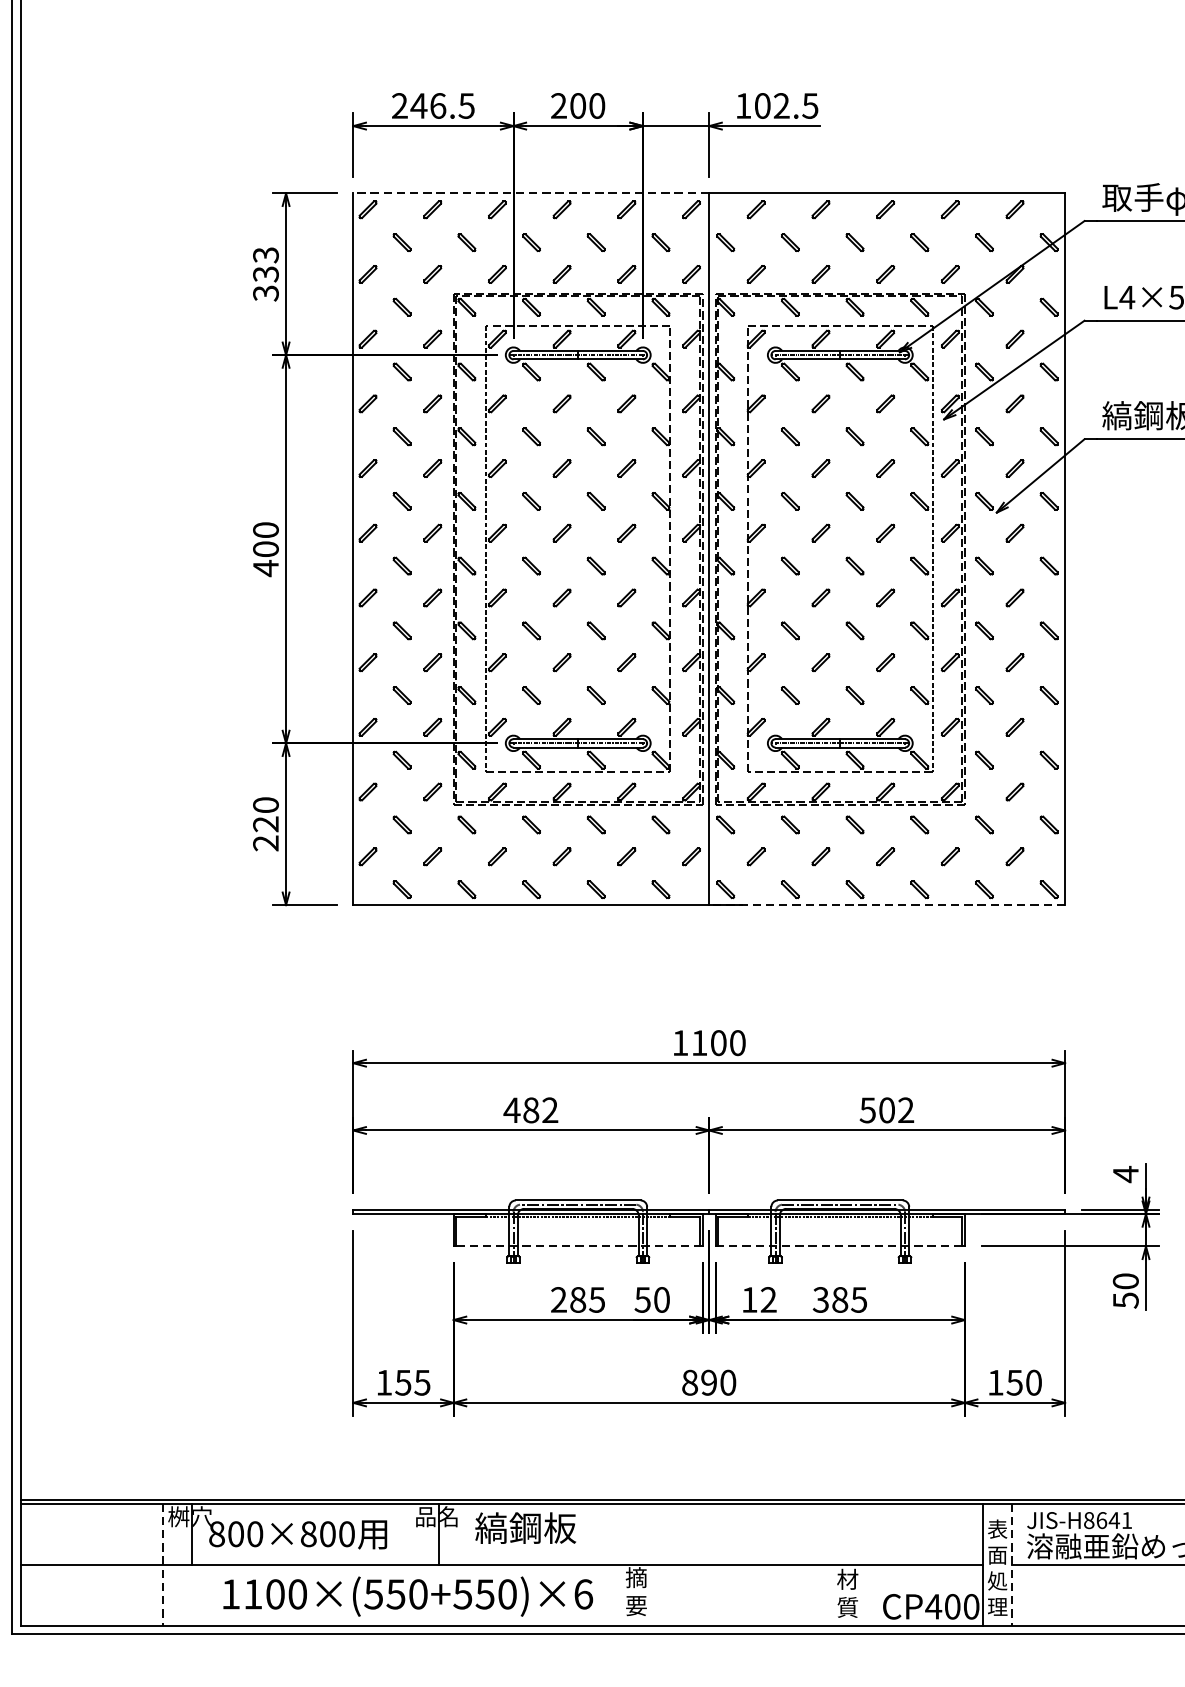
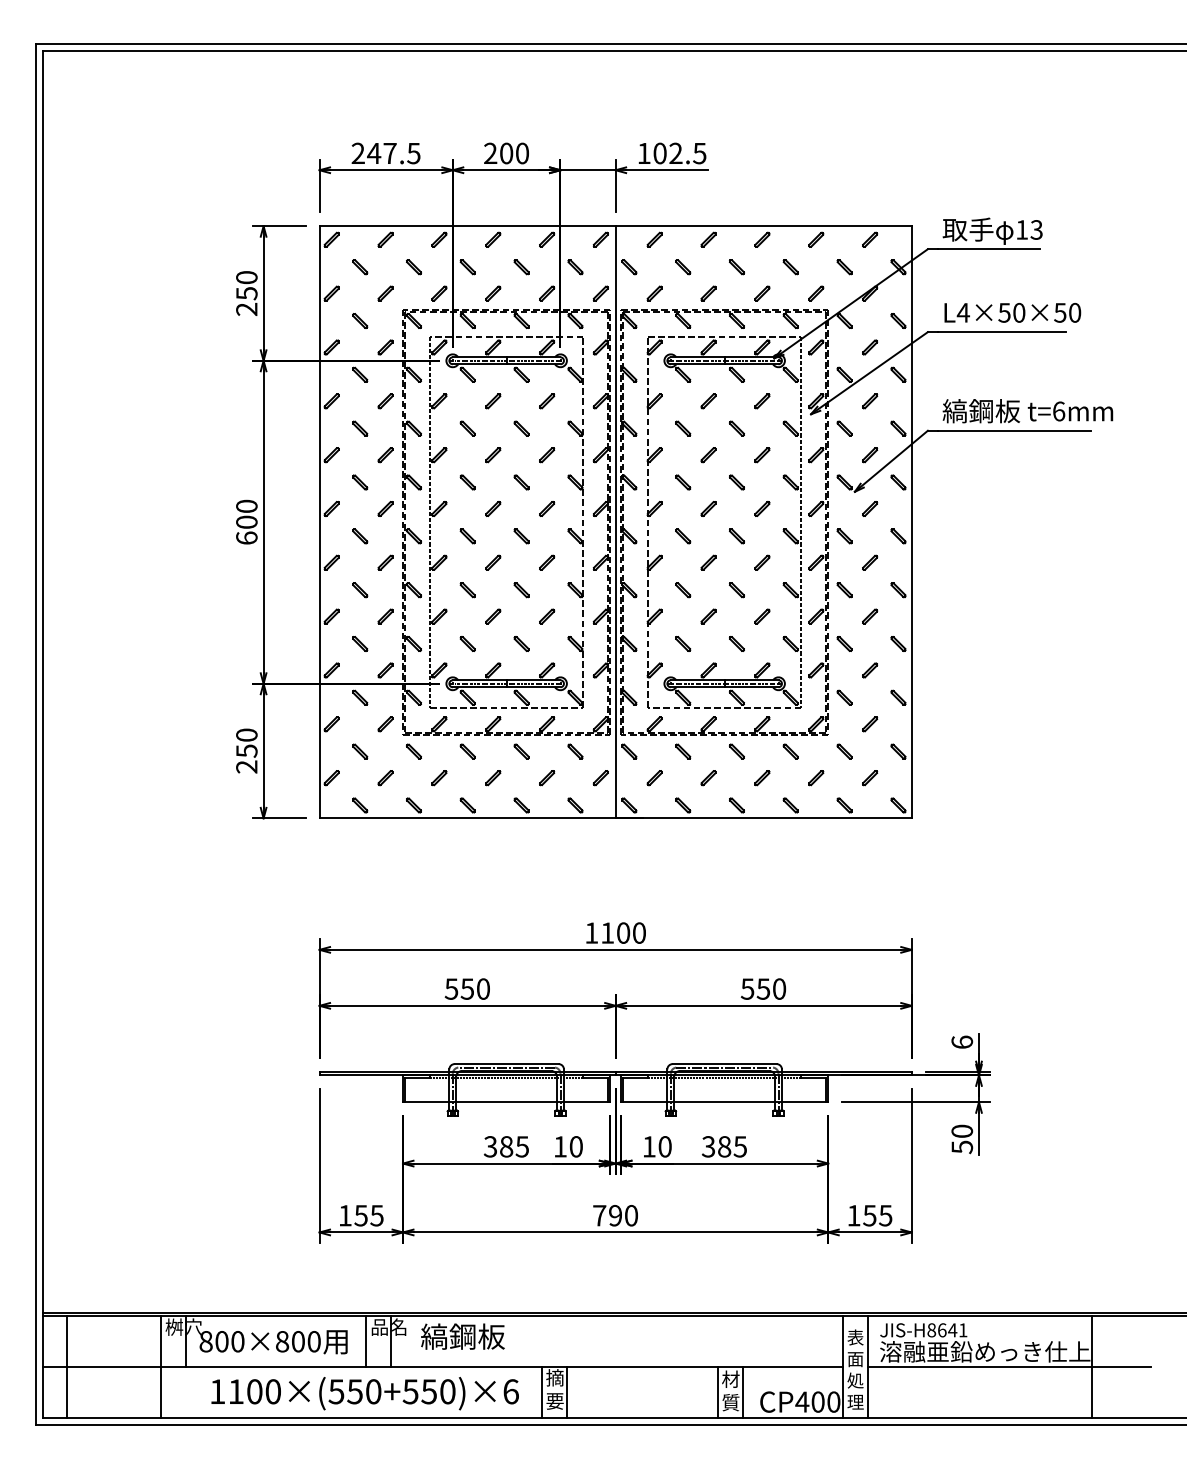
text: (437, 105) -> (389, 153), 246.5 -> 247.5
line: (531, 193) -> (467, 226), dashed -> solid
text: (265, 274) -> (246, 293), 333 -> 250
text: (265, 568) -> (246, 538), 400 -> 600
text: (265, 823) -> (246, 750), 220 -> 250
line: (886, 905) -> (763, 818), dashed -> solid
text: (529, 1109) -> (466, 988), 482 -> 550
text: (896, 1109) -> (771, 988), 502 -> 550
text: (1126, 1174) -> (962, 1042), 4 -> 6
line: (579, 1246) -> (507, 1102), dashed -> solid
line: (840, 1246) -> (724, 1102), dashed -> solid
text: (558, 1299) -> (490, 1146), 285 -> 385
text: (641, 1299) -> (559, 1146), 50 -> 10
text: (767, 1299) -> (664, 1146), 12 -> 10
text: (689, 1382) -> (599, 1215), 890 -> 790
text: (1033, 1382) -> (885, 1215), 150 -> 155
line: (409, 1533) -> (366, 1341), added
line: (50, 1564) -> (67, 1366), added
line: (163, 1565) -> (161, 1367), dashed -> solid
line: (1011, 1565) -> (867, 1367), dashed -> solid
line: (621, 1595) -> (542, 1392), added
line: (650, 1595) -> (566, 1392), added
line: (832, 1595) -> (718, 1392), added
line: (861, 1595) -> (742, 1392), added

